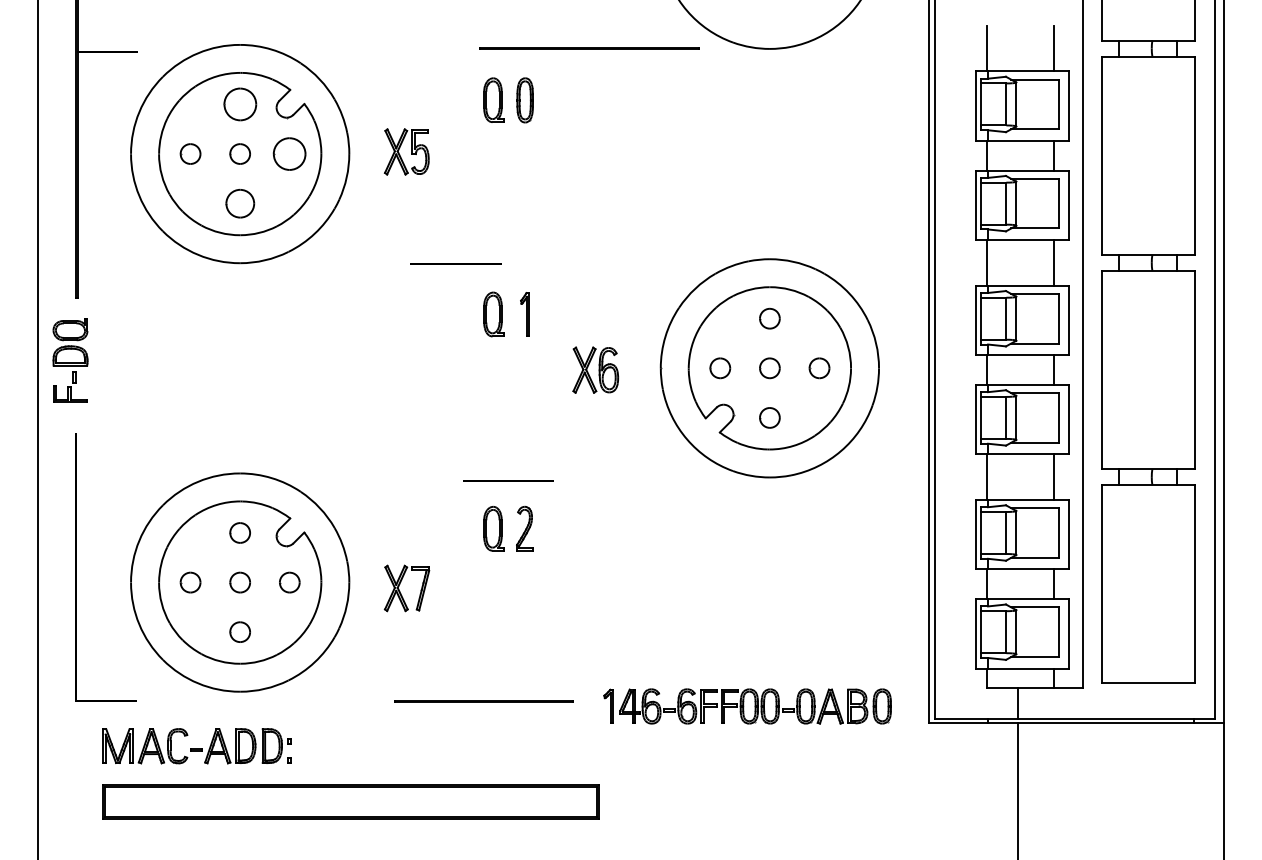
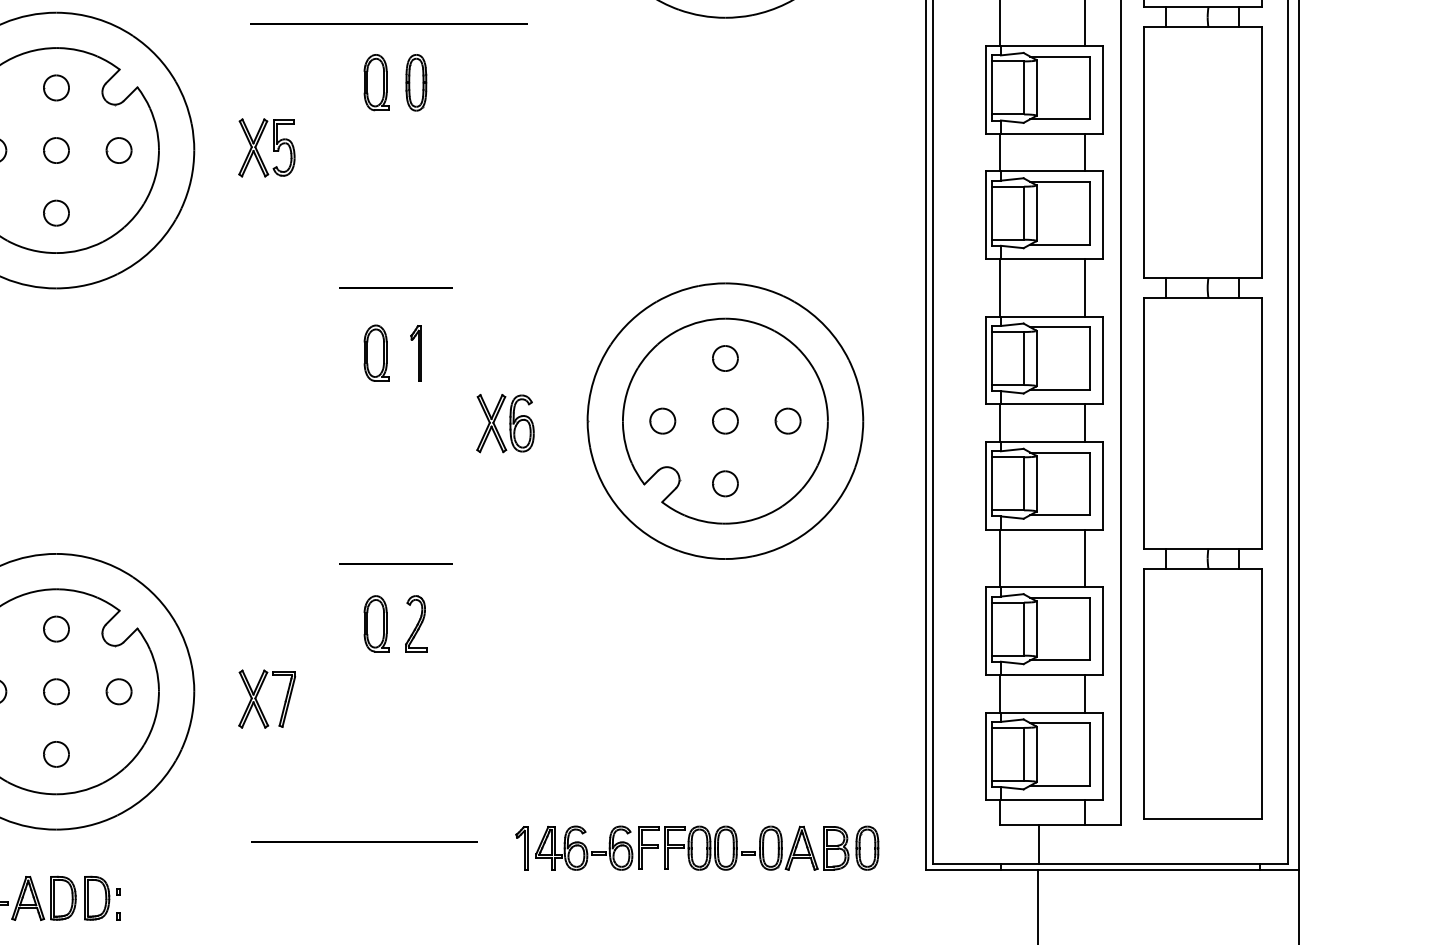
line: (589, 48) -> (388, 23), moved
part: (239, 104) -> (55, 87), size x0.62
part: (289, 153) -> (118, 149), size x0.62
part: (239, 203) -> (55, 213), size x0.71
line: (455, 263) -> (395, 287), moved

